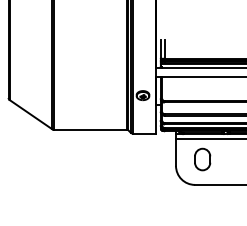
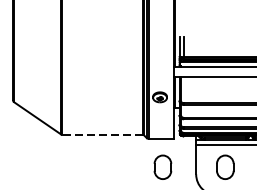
line: (90, 129) -> (102, 134), solid -> dashed
part: (145, 159) -> (162, 167), added

